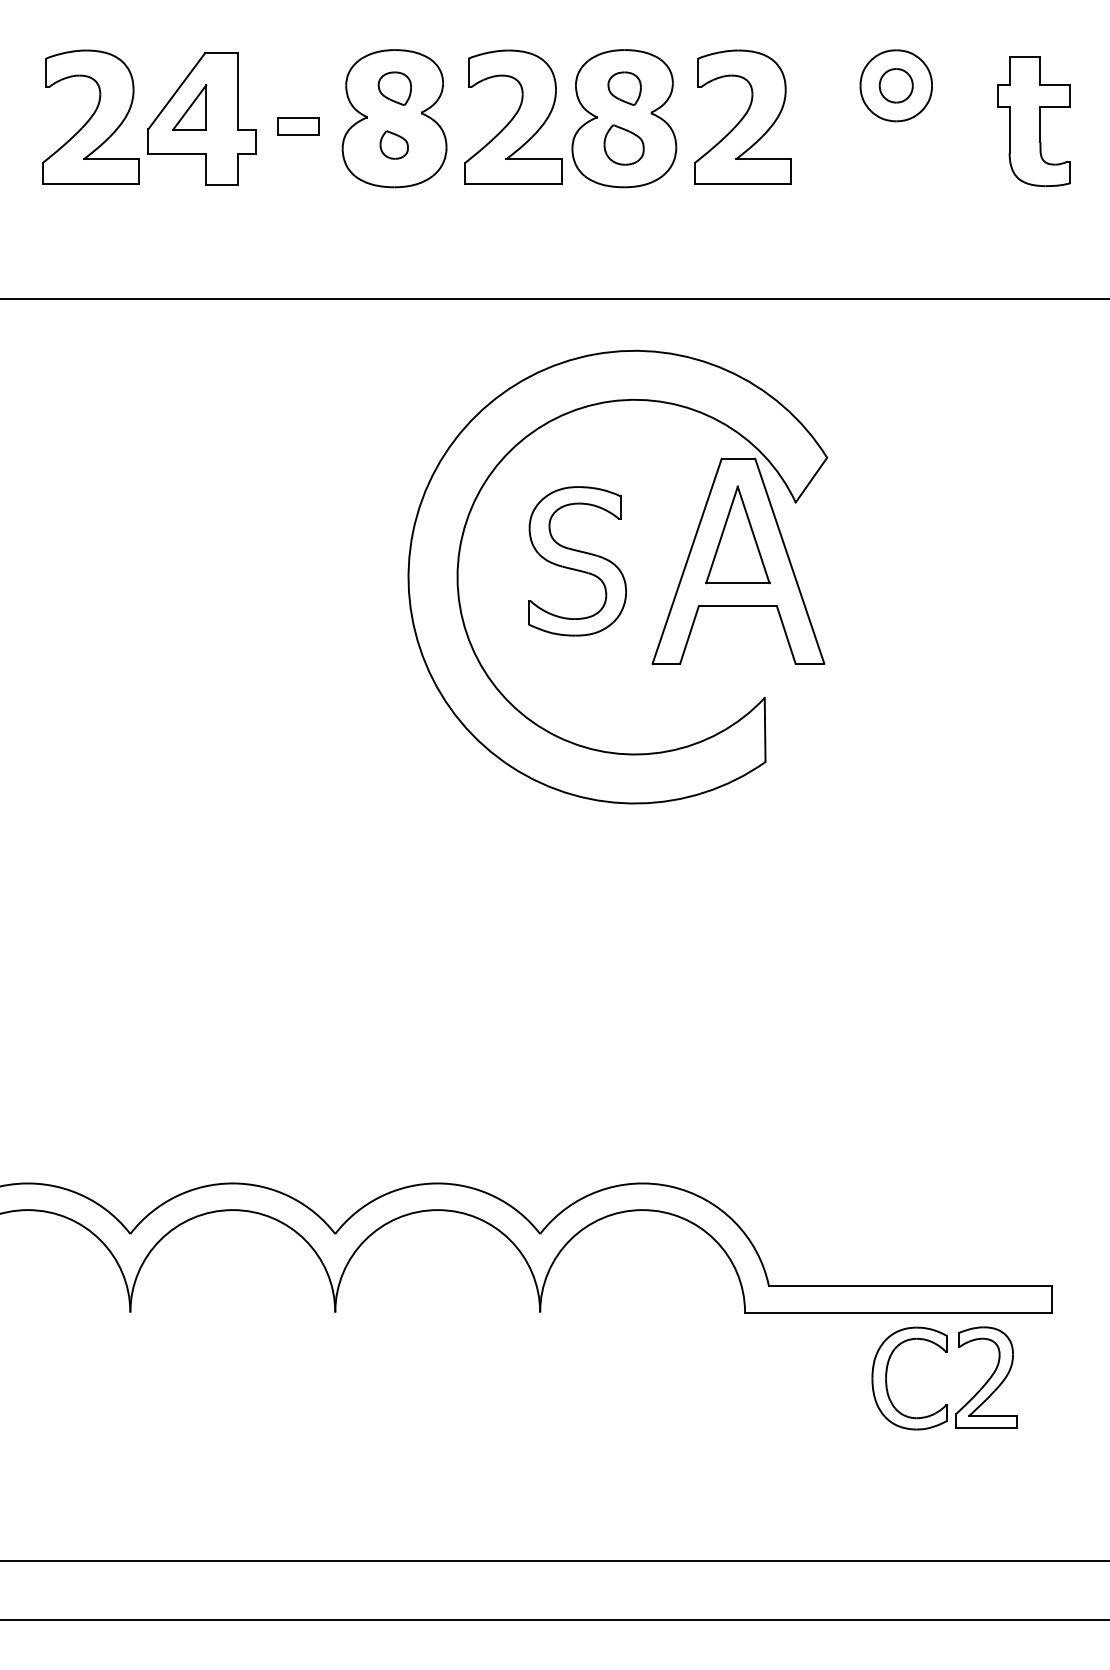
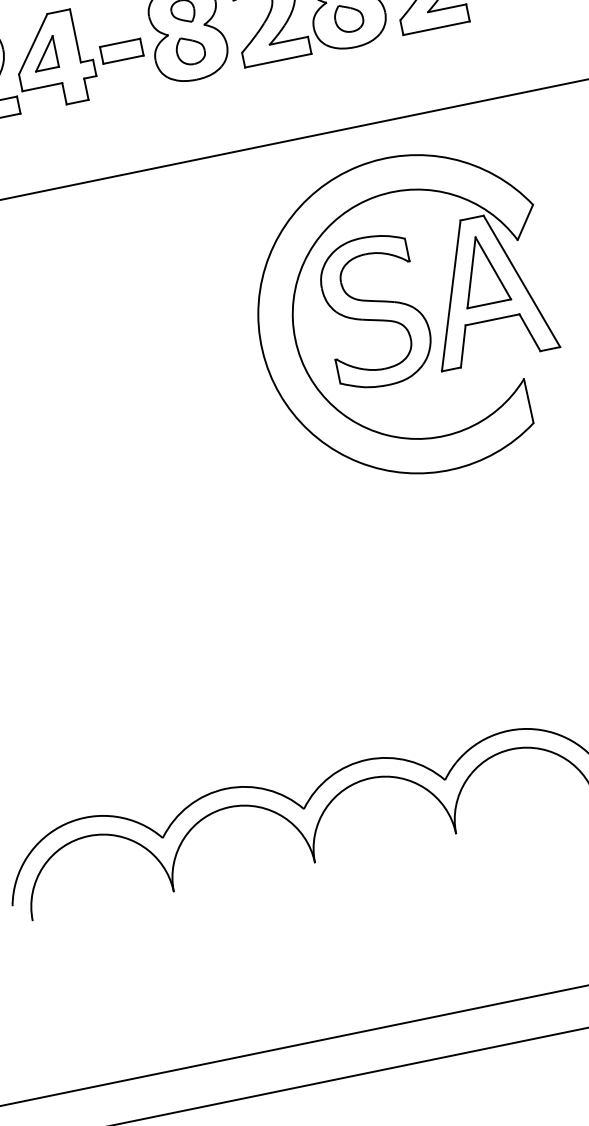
part: (297, 126) -> (121, 51), size x1.43
part: (393, 144) -> (190, 50), size x1.43
part: (577, 561) -> (375, 311), size x1.43

